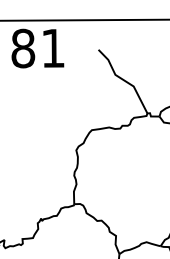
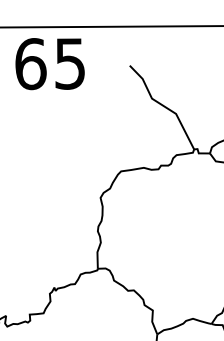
text: (37, 48) -> (49, 63), 81 -> 65

